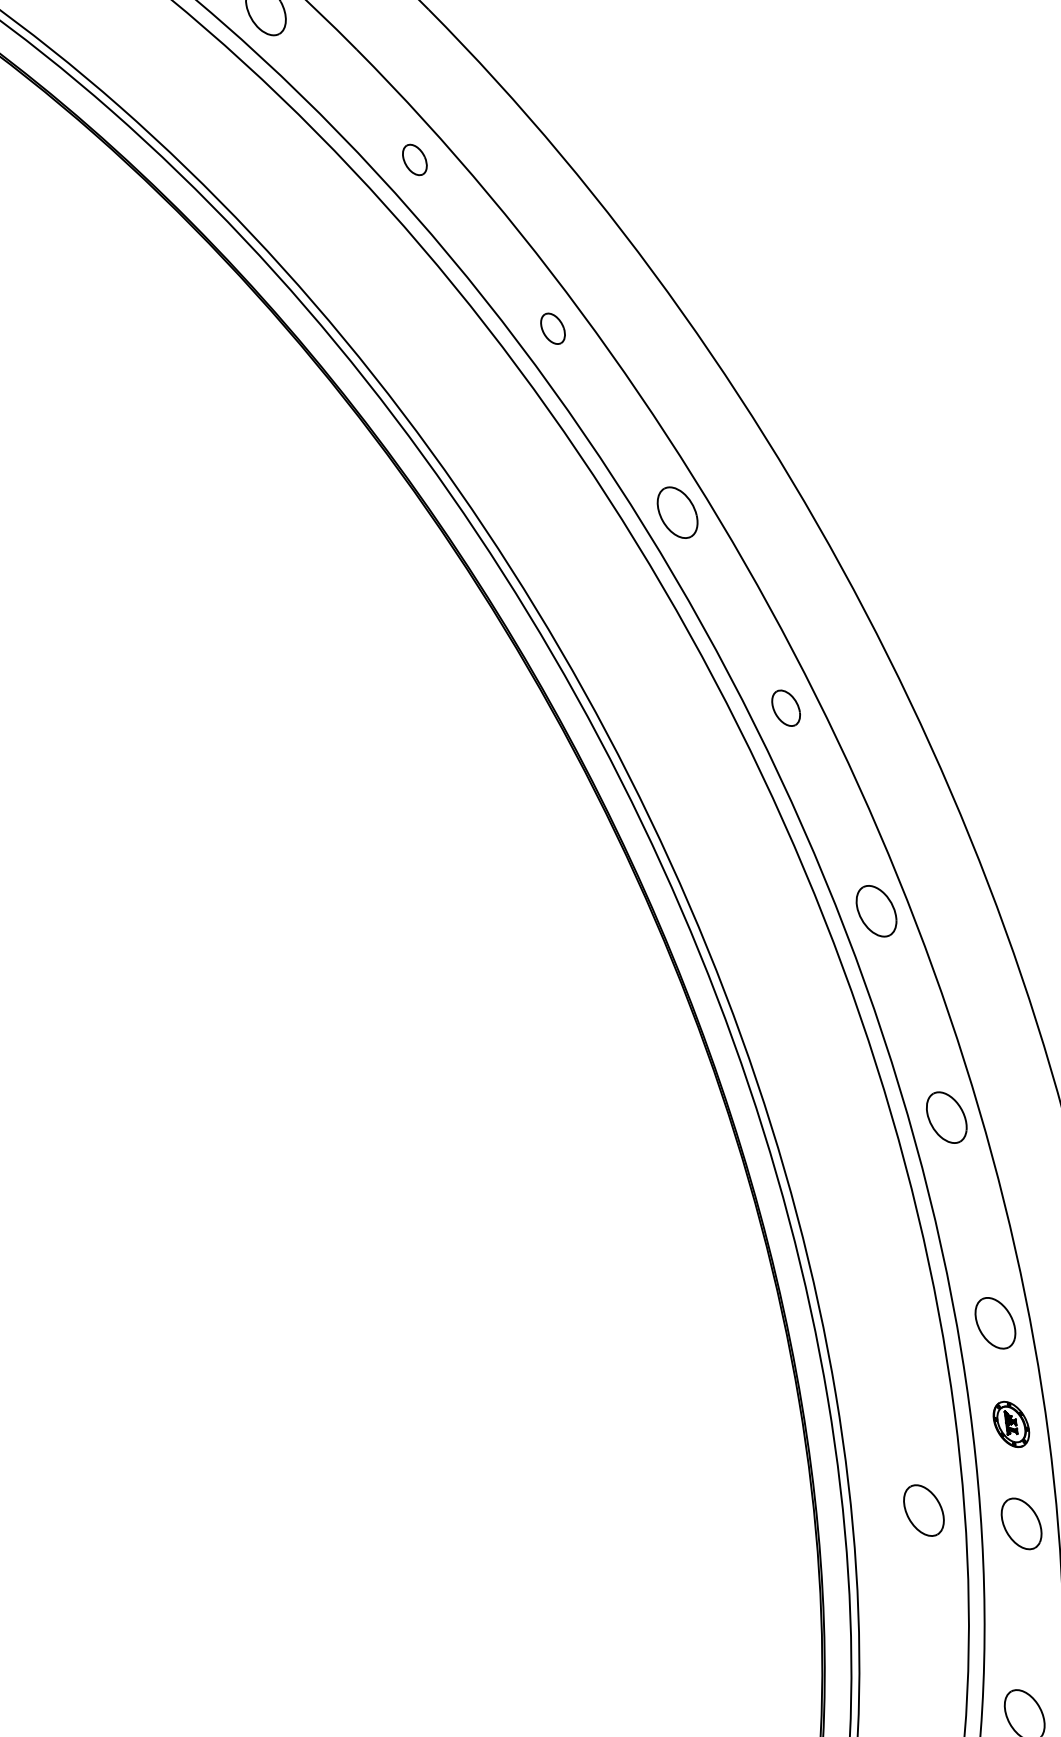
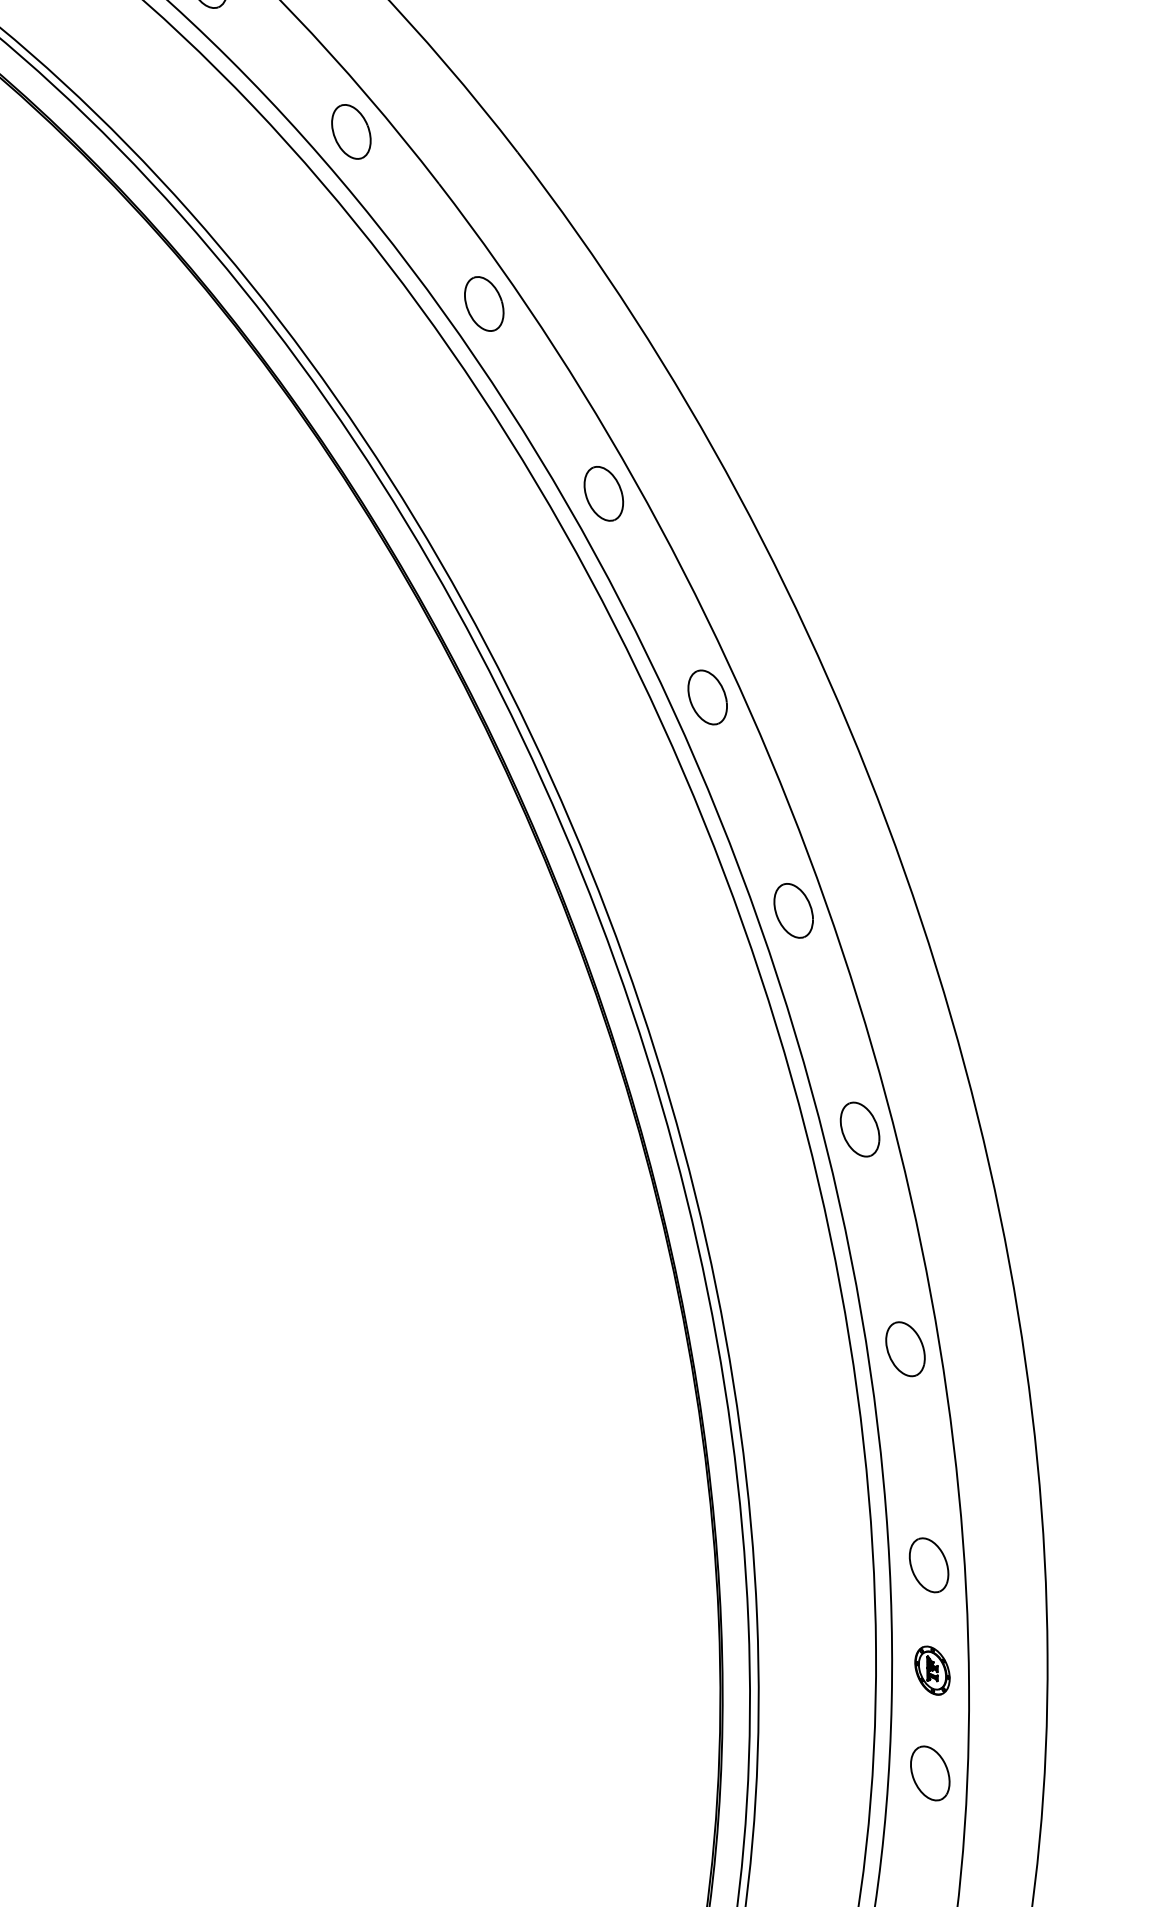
part: (414, 159) -> (484, 303), size x1.67
part: (552, 328) -> (603, 493), size x1.67
part: (785, 707) -> (793, 910), size x1.43
part: (924, 1510) -> (832, 1747), removed

